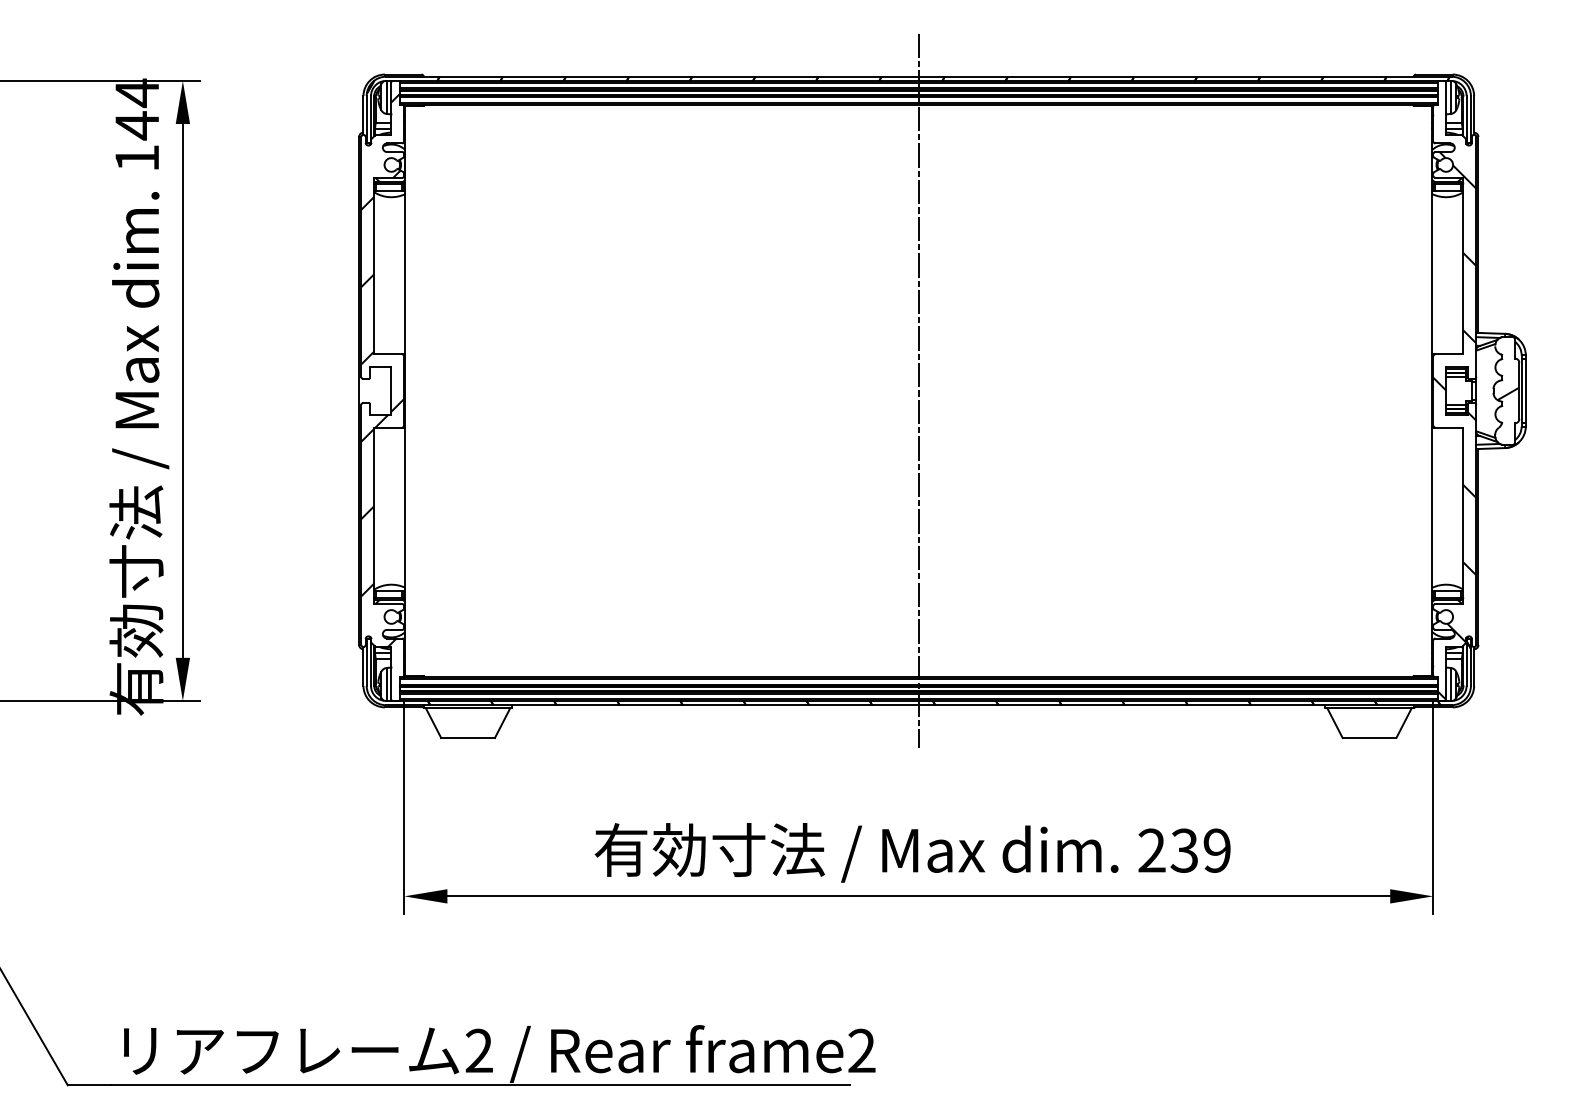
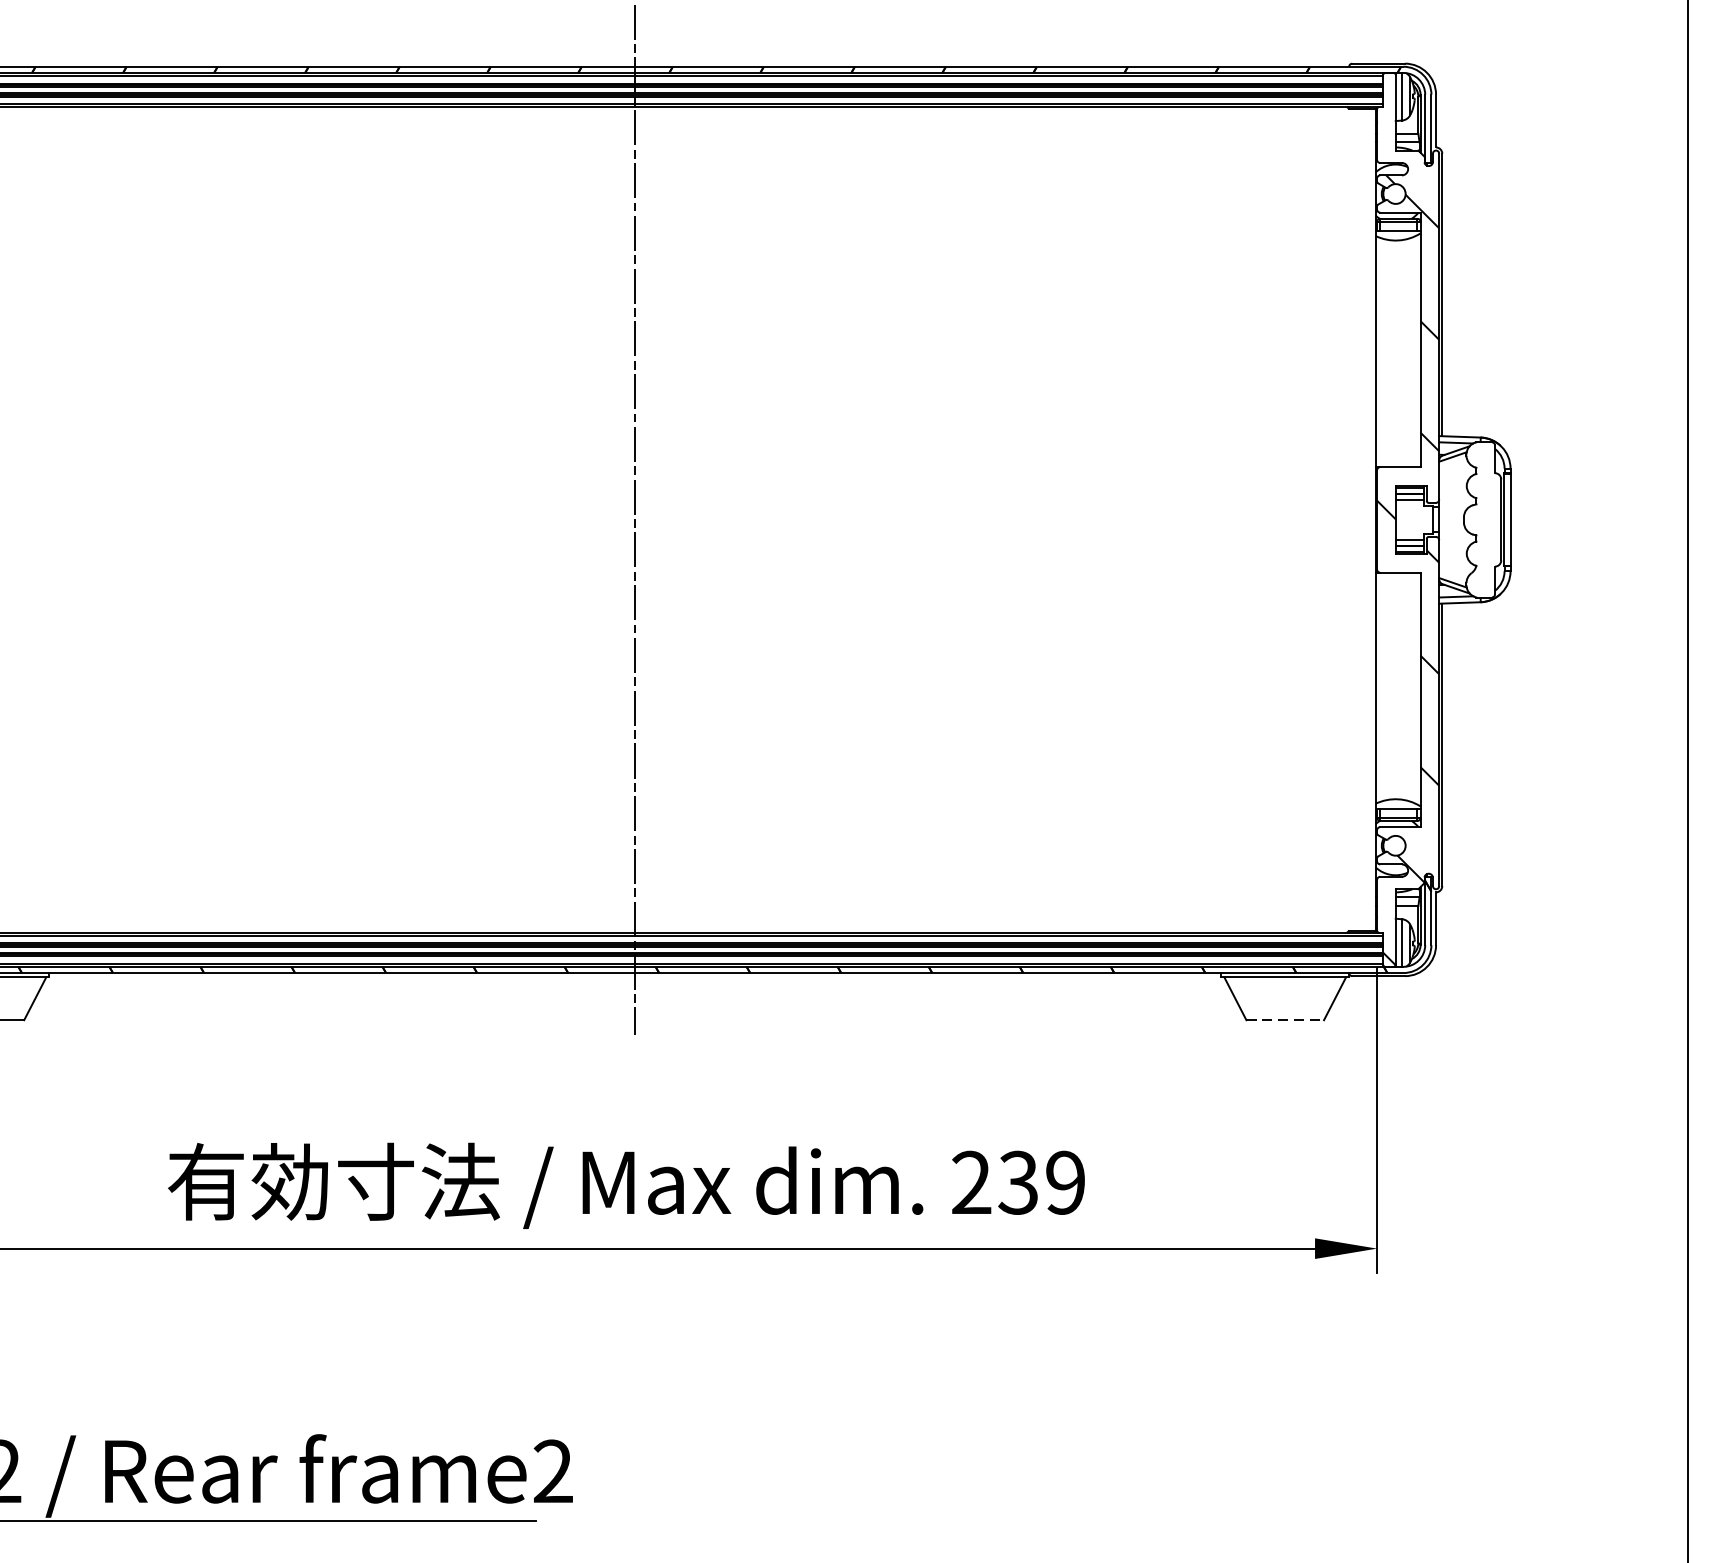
hatch: (1508, 393) -> (1485, 523), removed
line: (1369, 737) -> (1285, 1019), solid -> dashed

